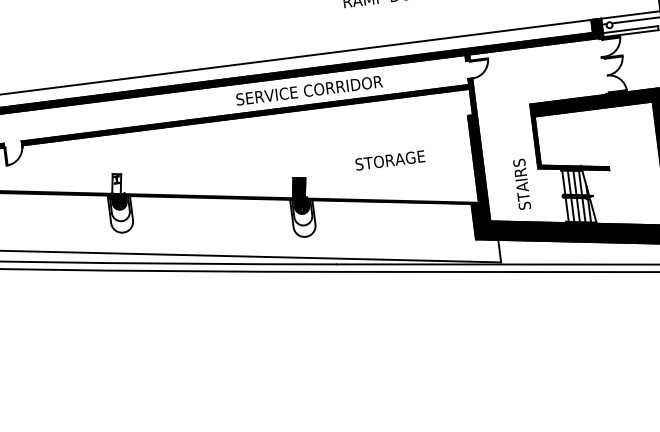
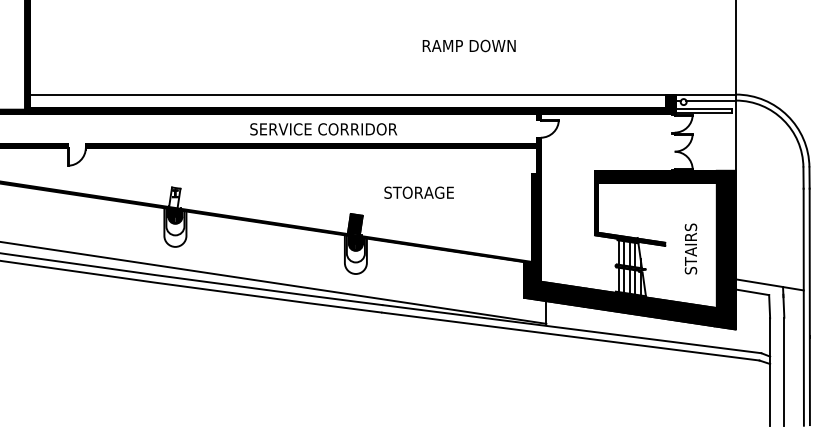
text: (309, 90) -> (323, 129), moved
text: (389, 160) -> (418, 192), moved
text: (521, 183) -> (690, 248), moved

